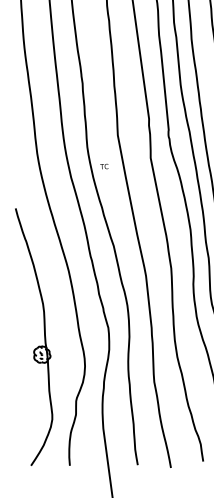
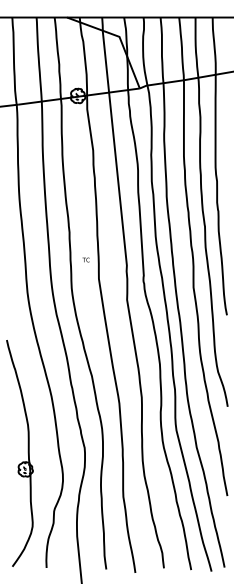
text: (103, 166) -> (85, 259), moved

